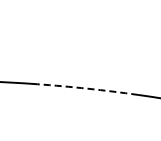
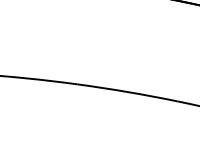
arc: (87, 88) -> (127, 91), dashed -> solid

